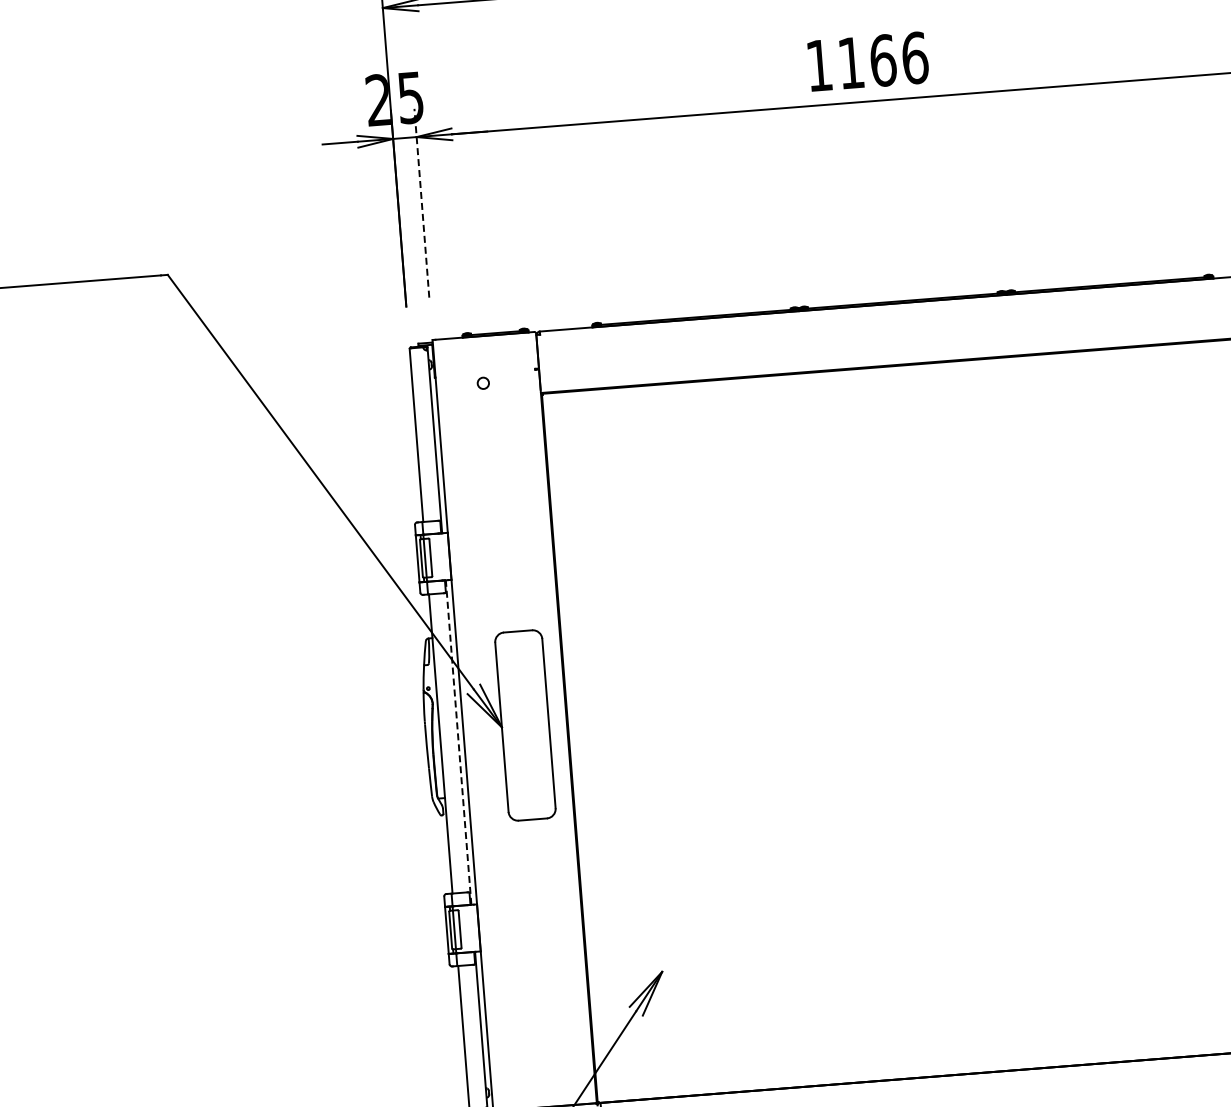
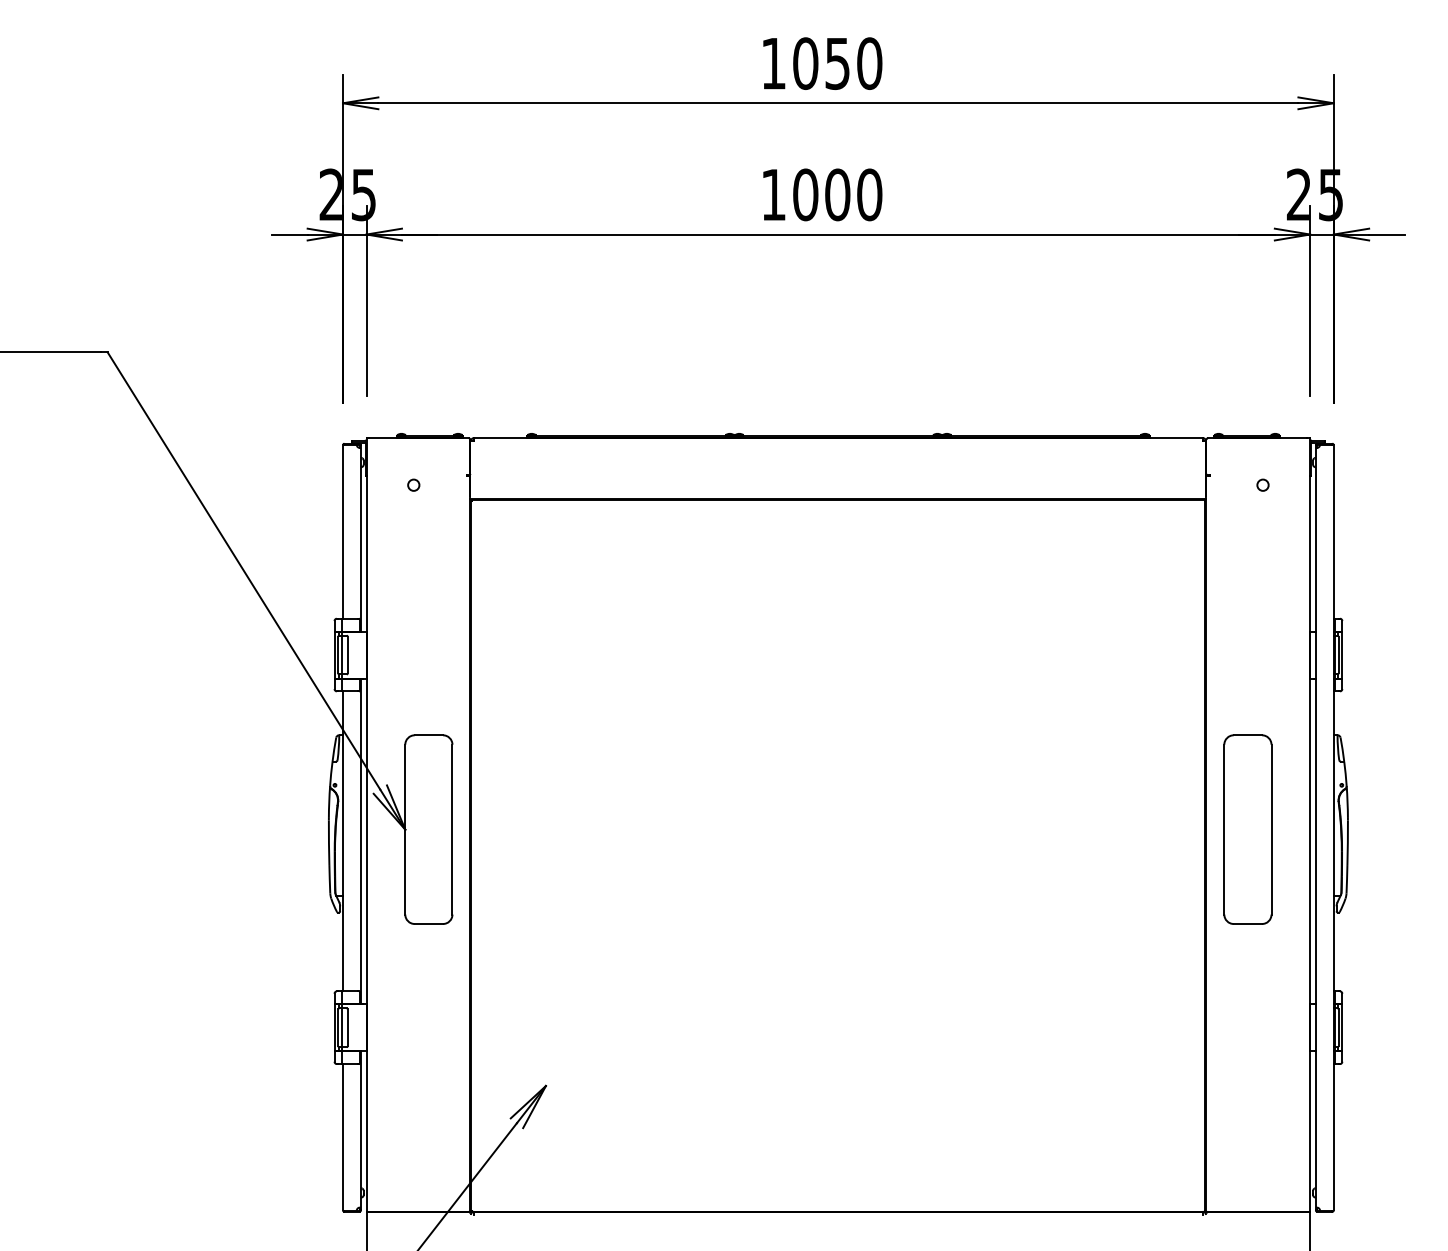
text: (882, 60) -> (837, 194), 1166 -> 1000
line: (421, 202) -> (366, 300), dashed -> solid
line: (458, 742) -> (360, 841), dashed -> solid

